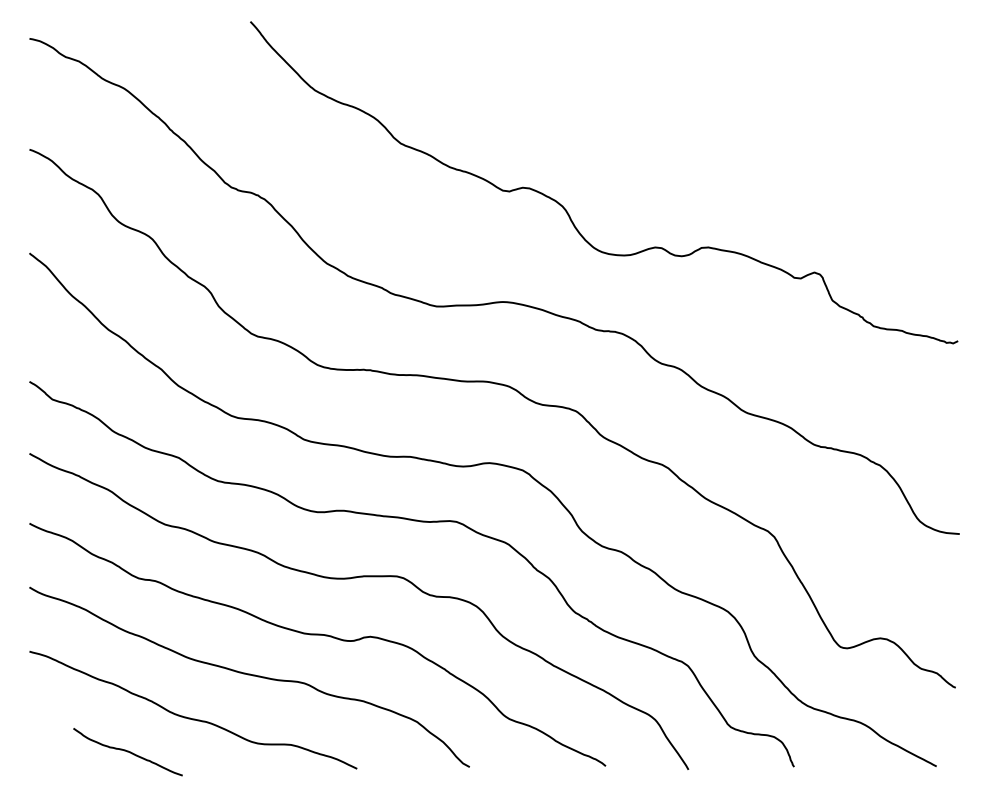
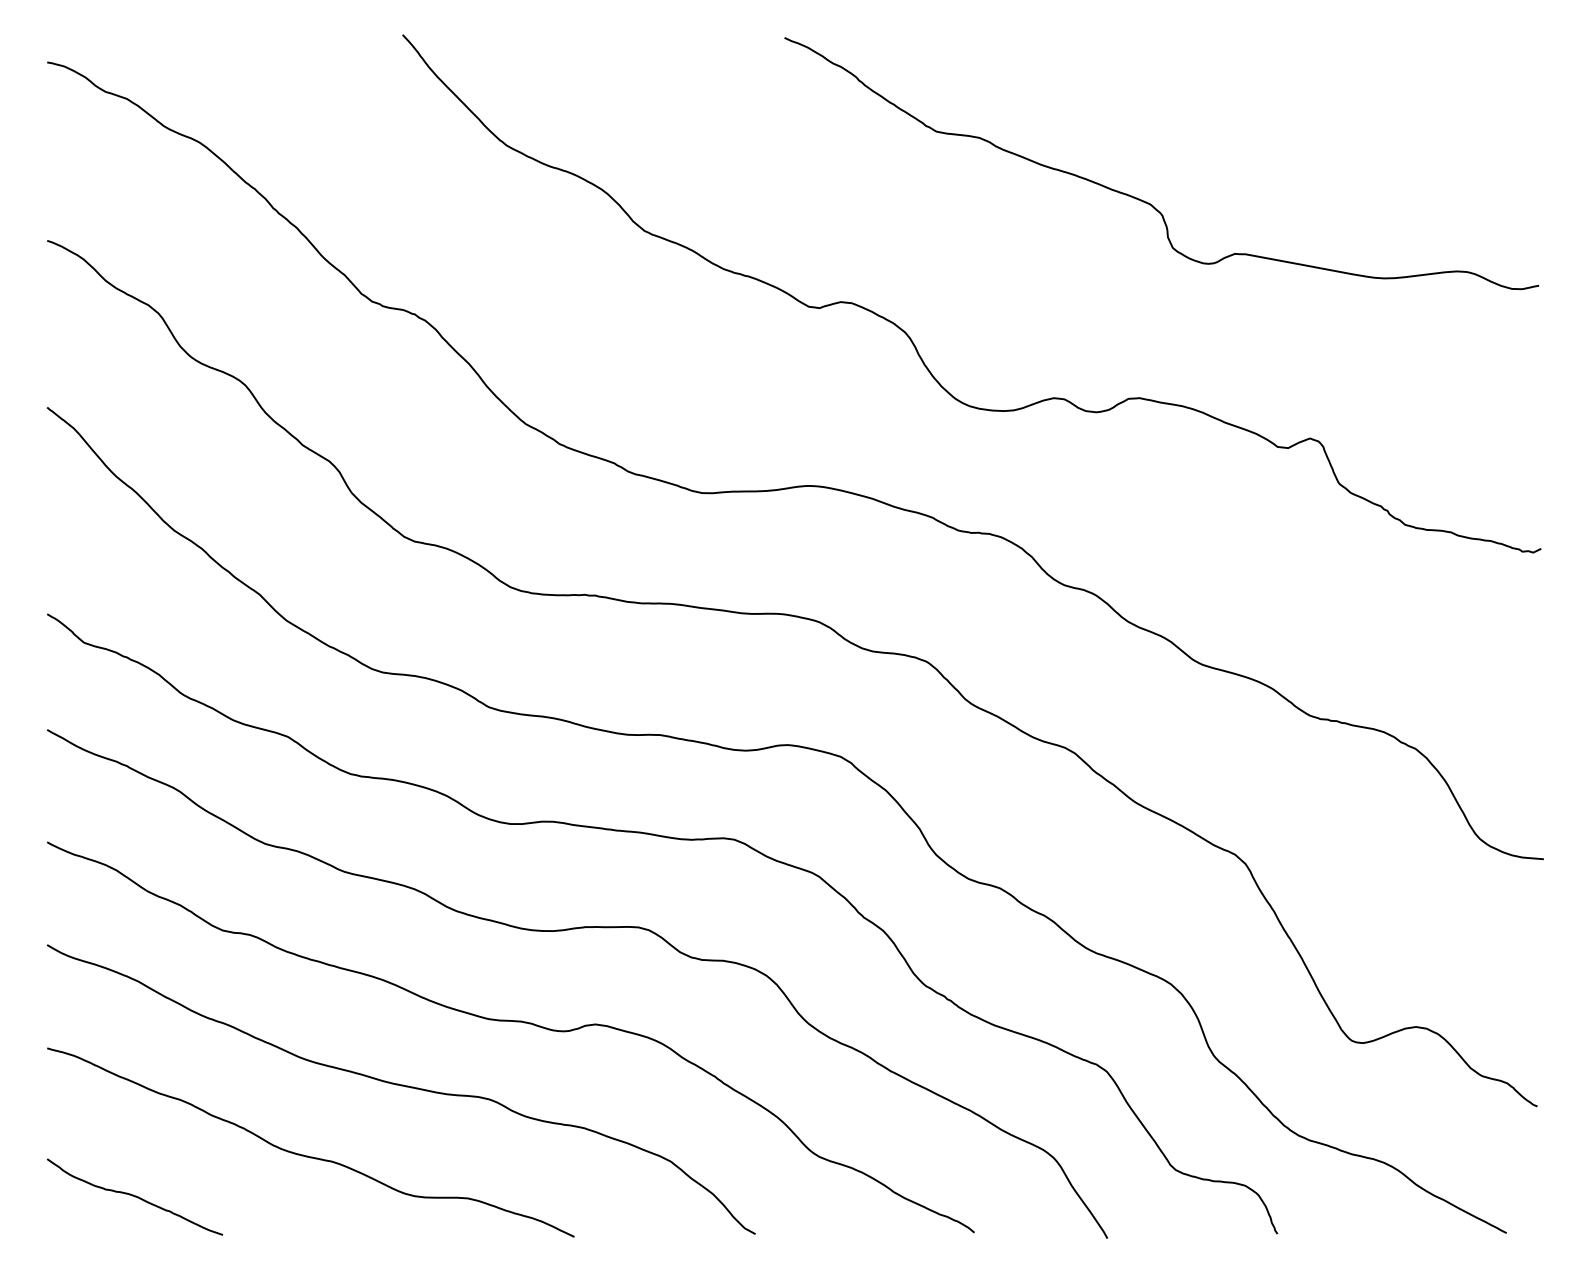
curve: (712, 124) -> (1146, 200), added
curve: (127, 752) -> (134, 1197), moved

